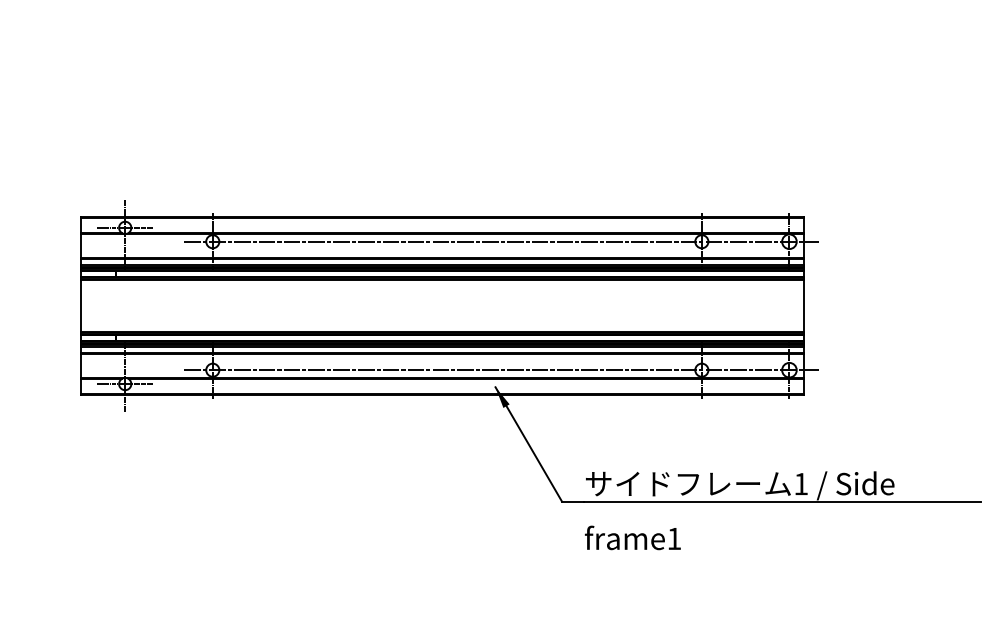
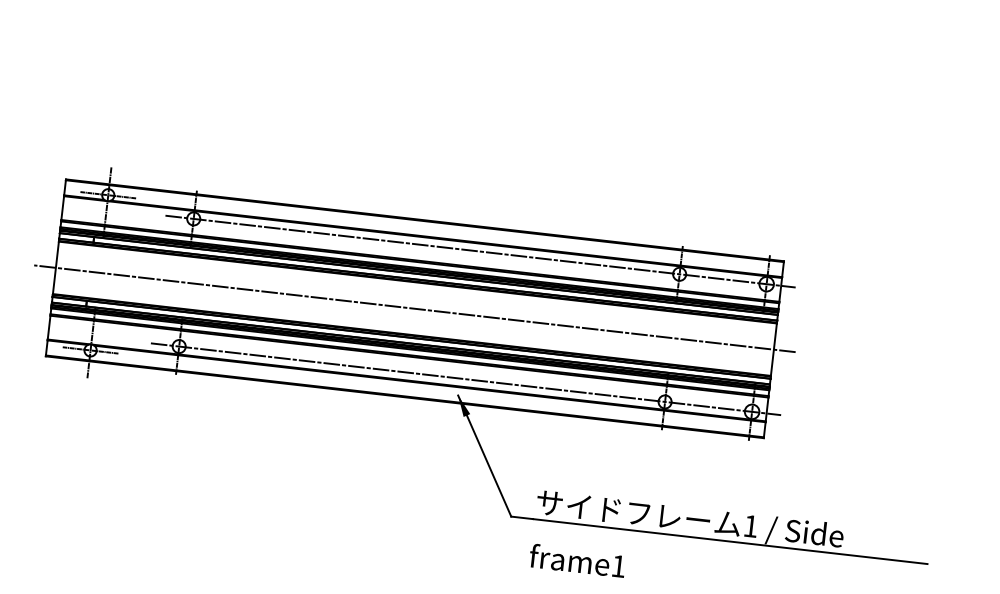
line: (442, 305) -> (414, 308), added

